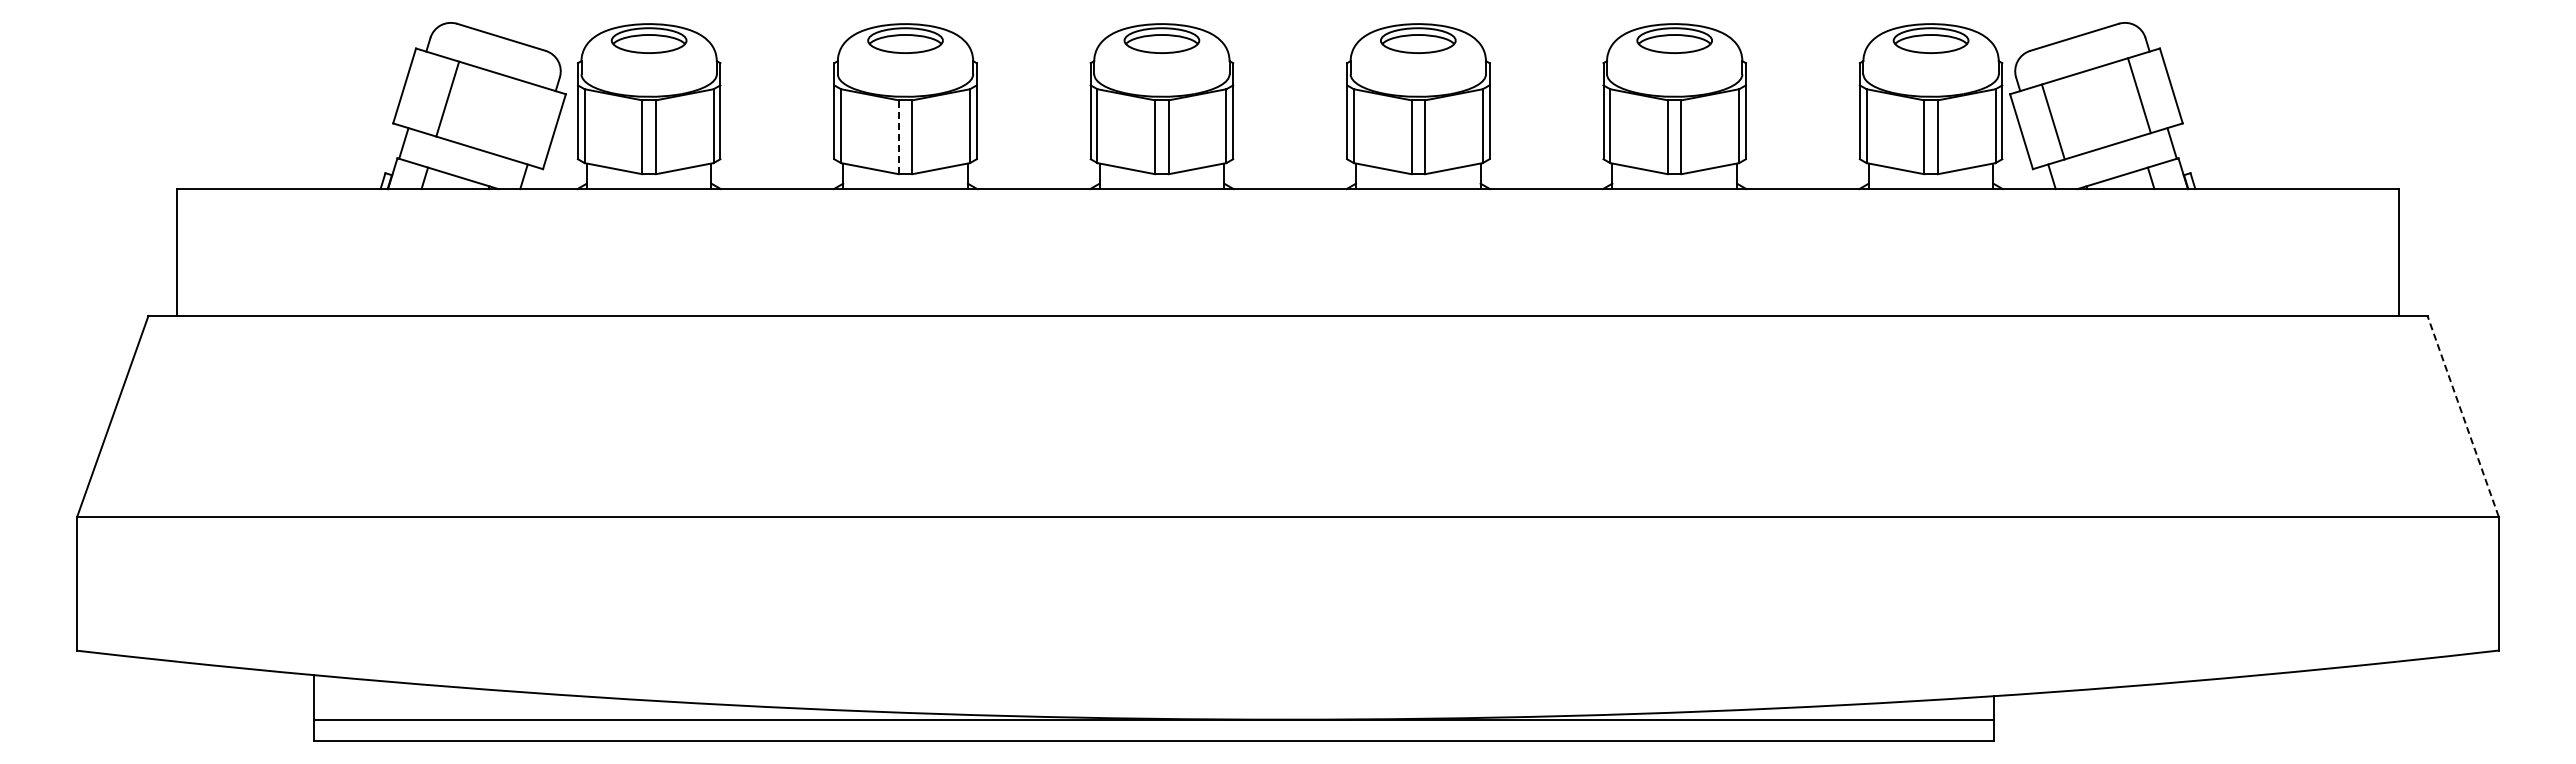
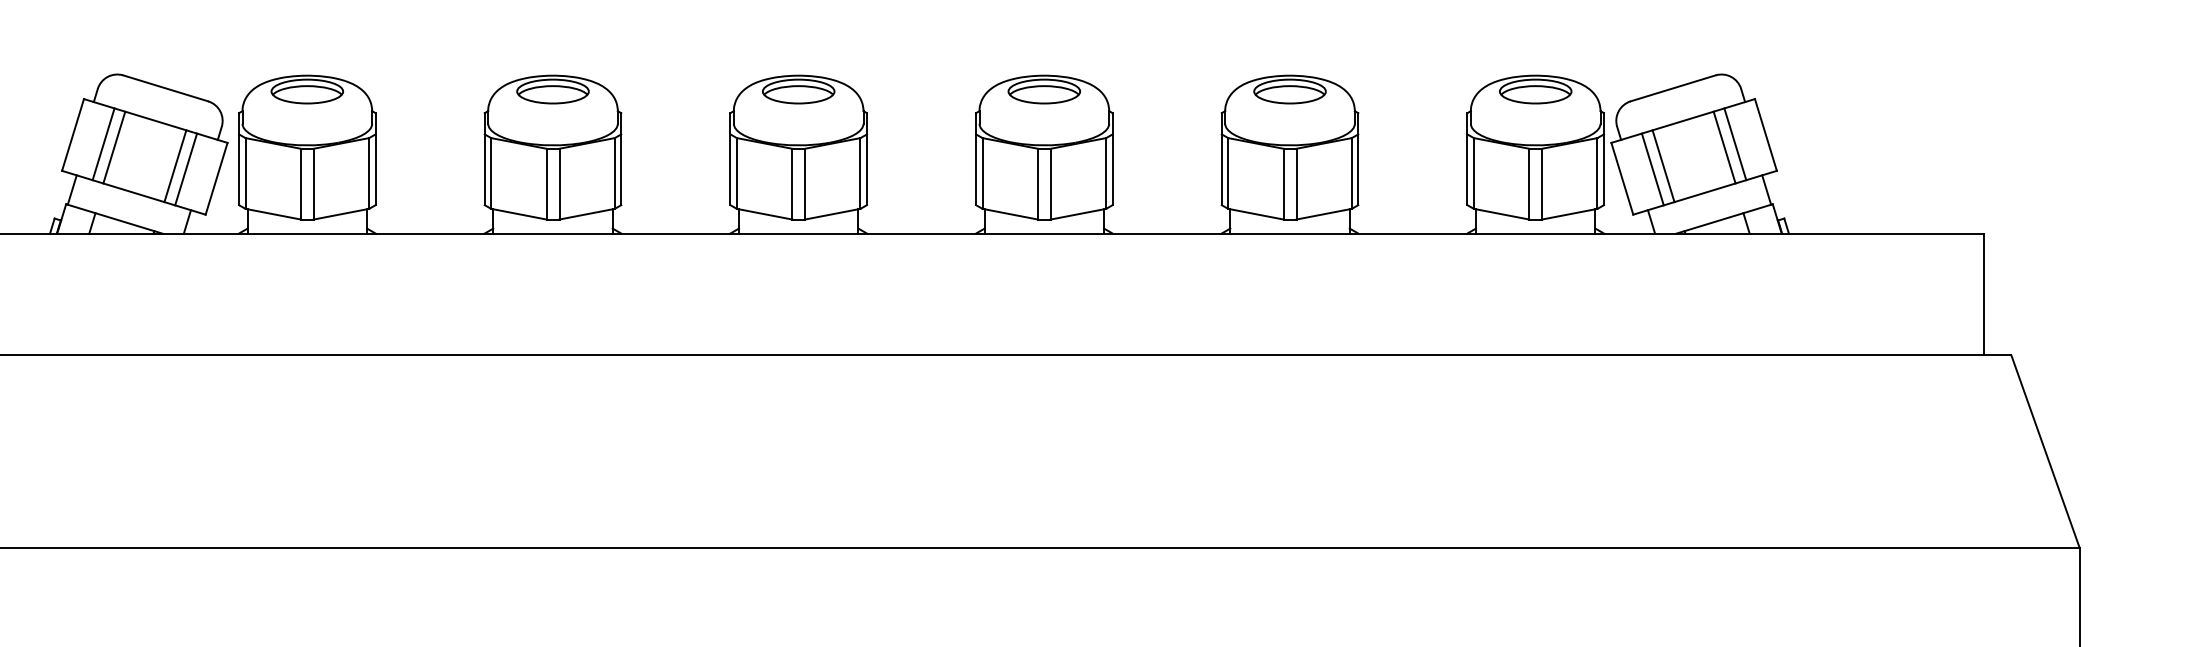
line: (436, 95) -> (103, 144), added
line: (2127, 98) -> (1723, 146), added
line: (511, 118) -> (175, 166), added
line: (2064, 118) -> (1663, 166), added
line: (522, 121) -> (185, 169), added
line: (898, 137) -> (546, 184), dashed -> solid
line: (2463, 416) -> (2045, 451), dashed -> solid

